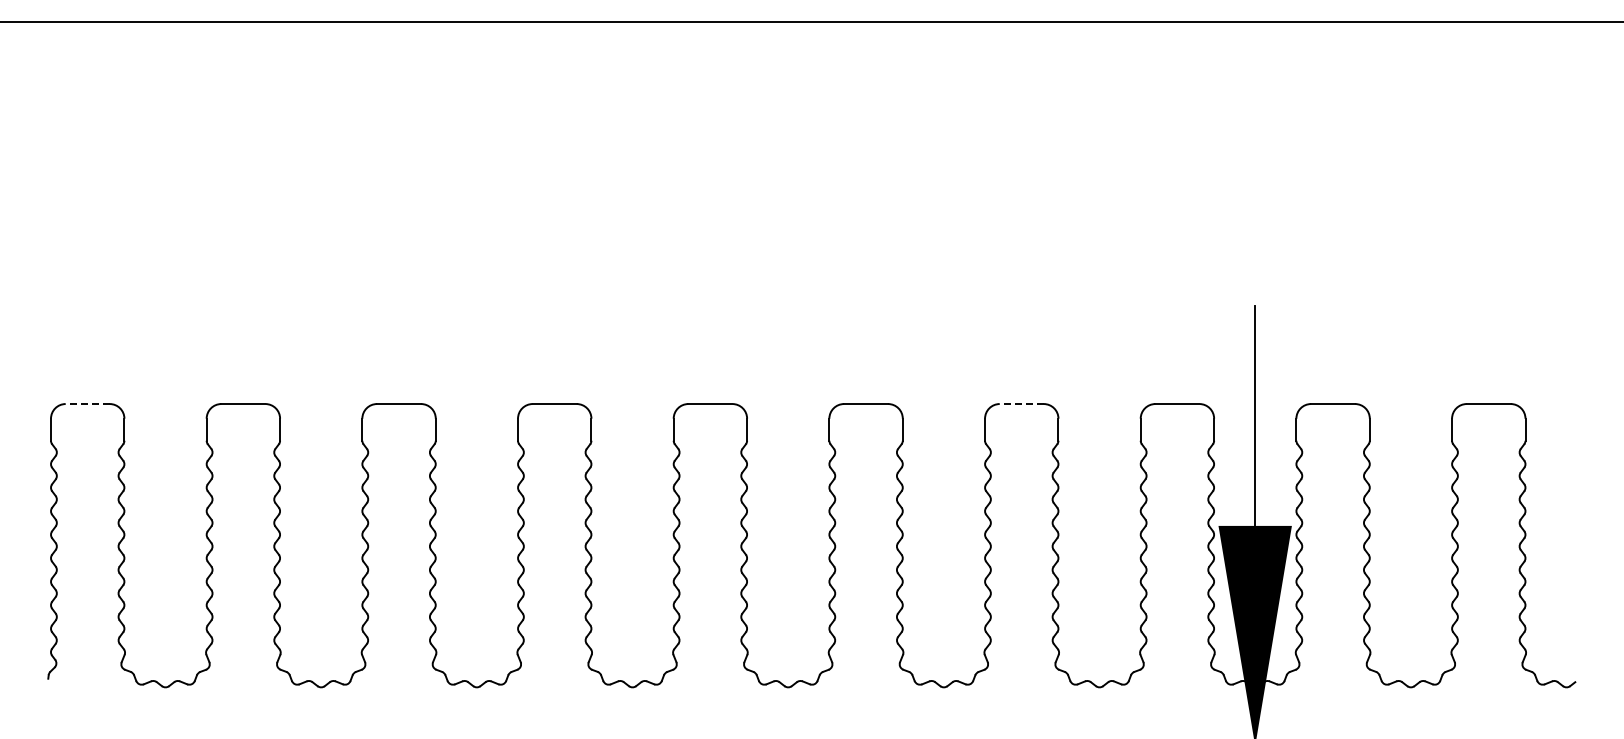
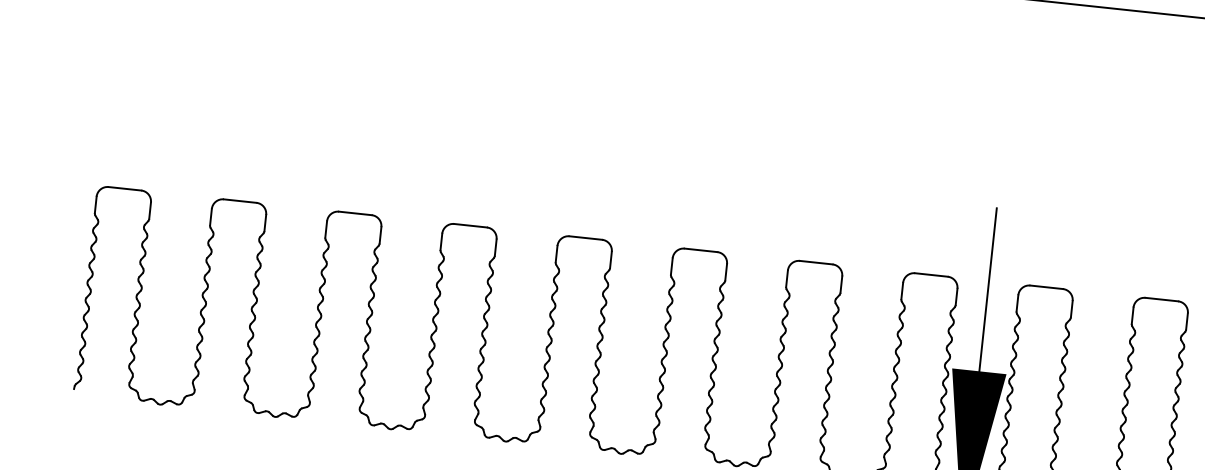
line: (87, 404) -> (124, 189), dashed -> solid
line: (1021, 404) -> (816, 262), dashed -> solid

